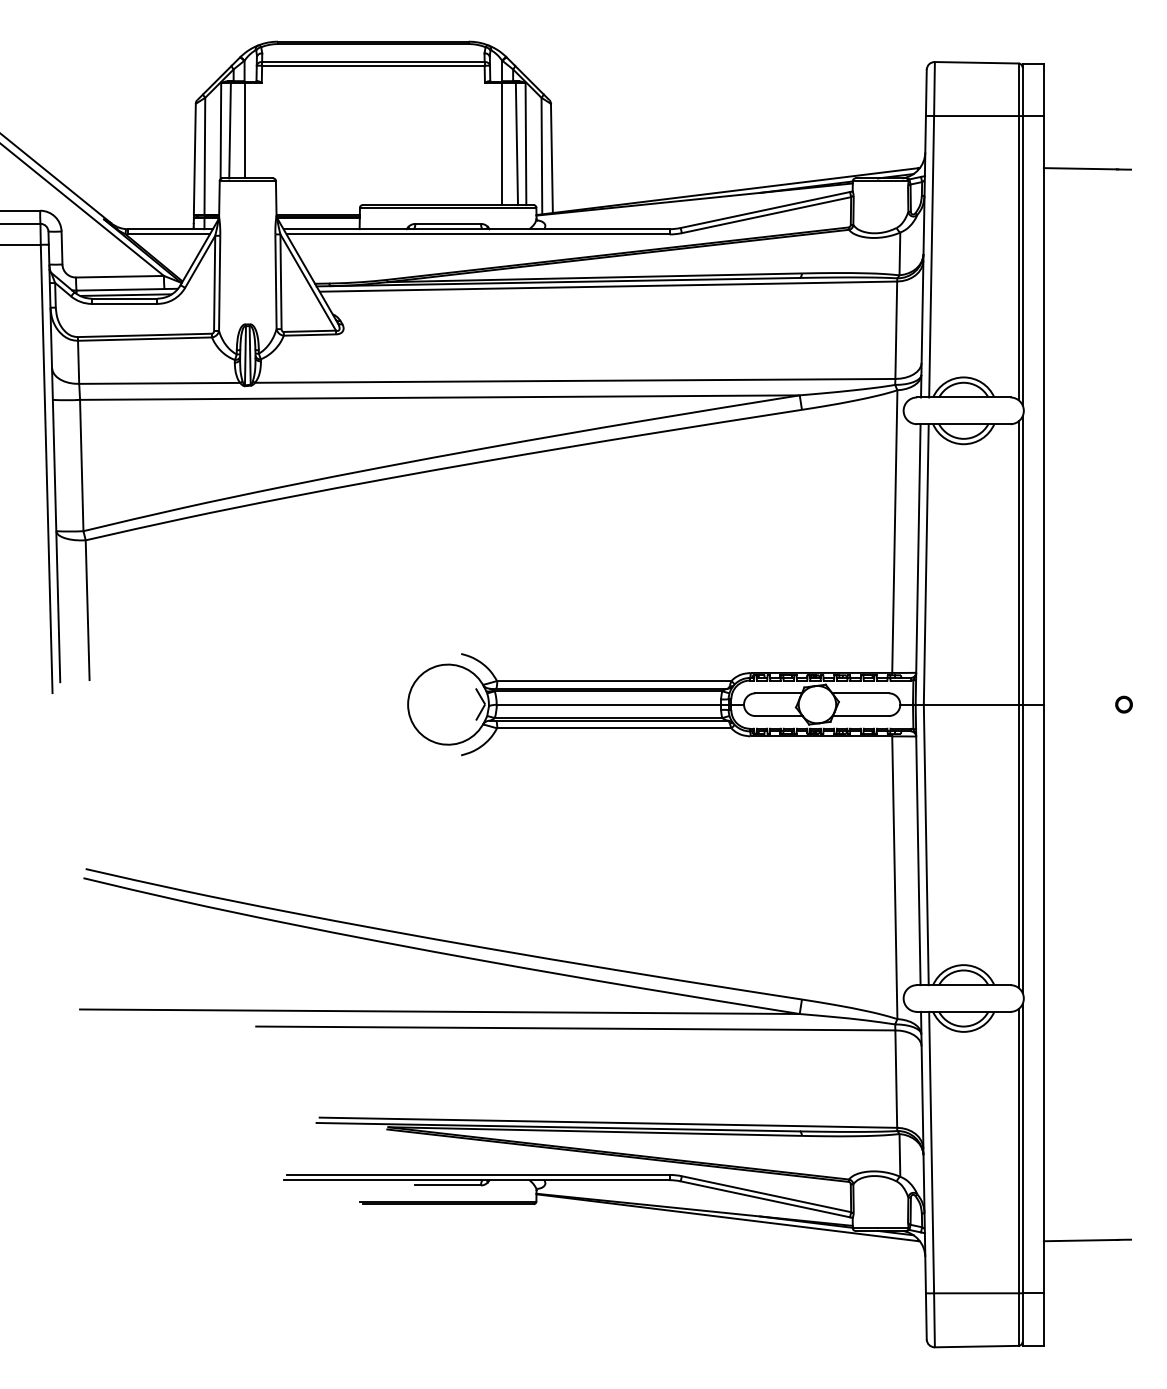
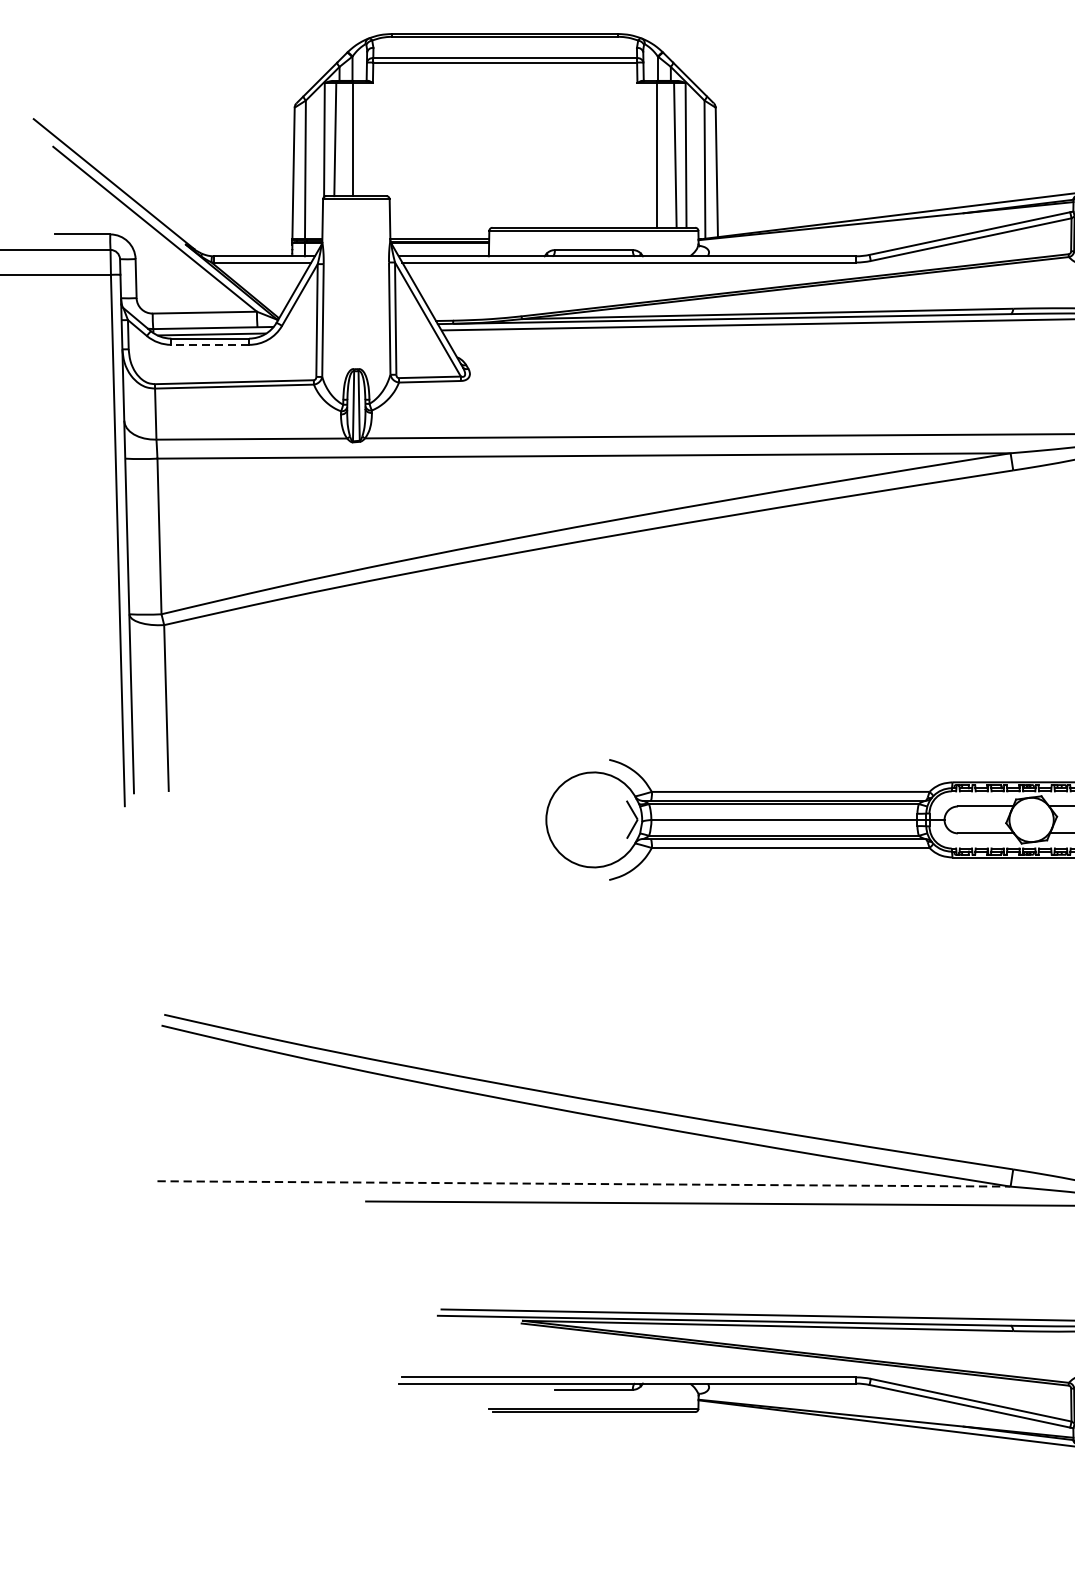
line: (124, 303) -> (210, 344), solid -> dashed
line: (439, 1011) -> (583, 1183), solid -> dashed

